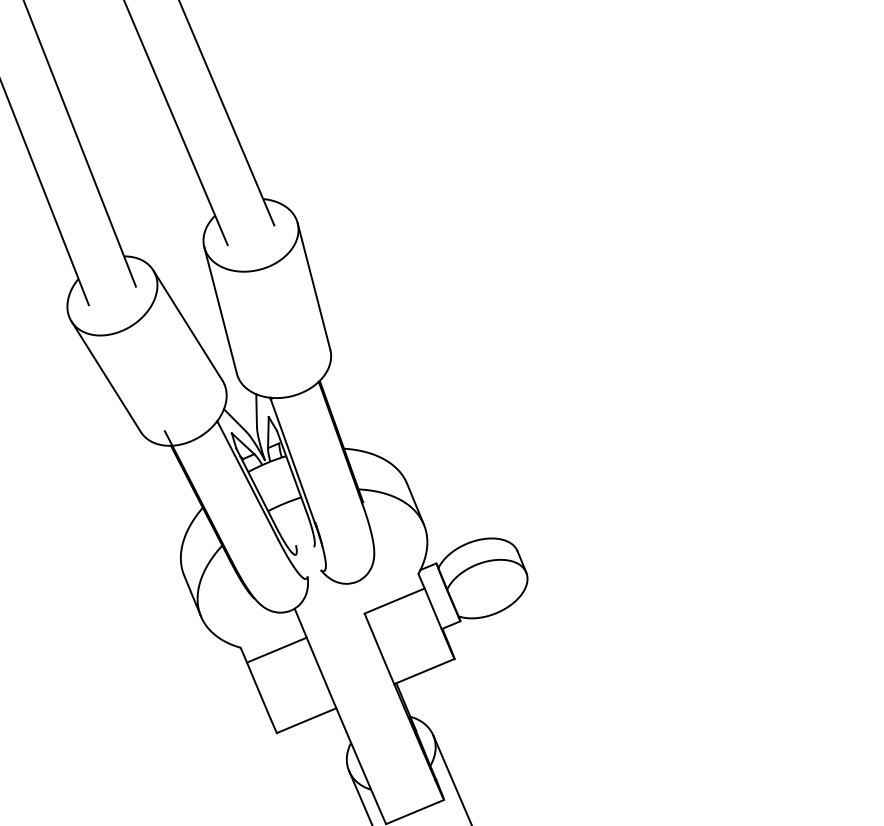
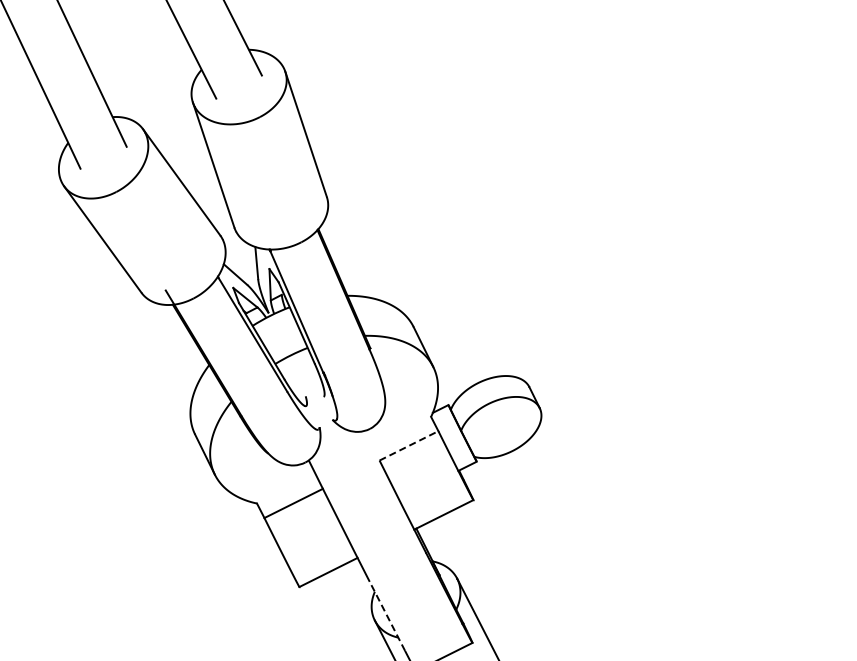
line: (394, 601) -> (408, 446), solid -> dashed
line: (361, 767) -> (387, 615), solid -> dashed

